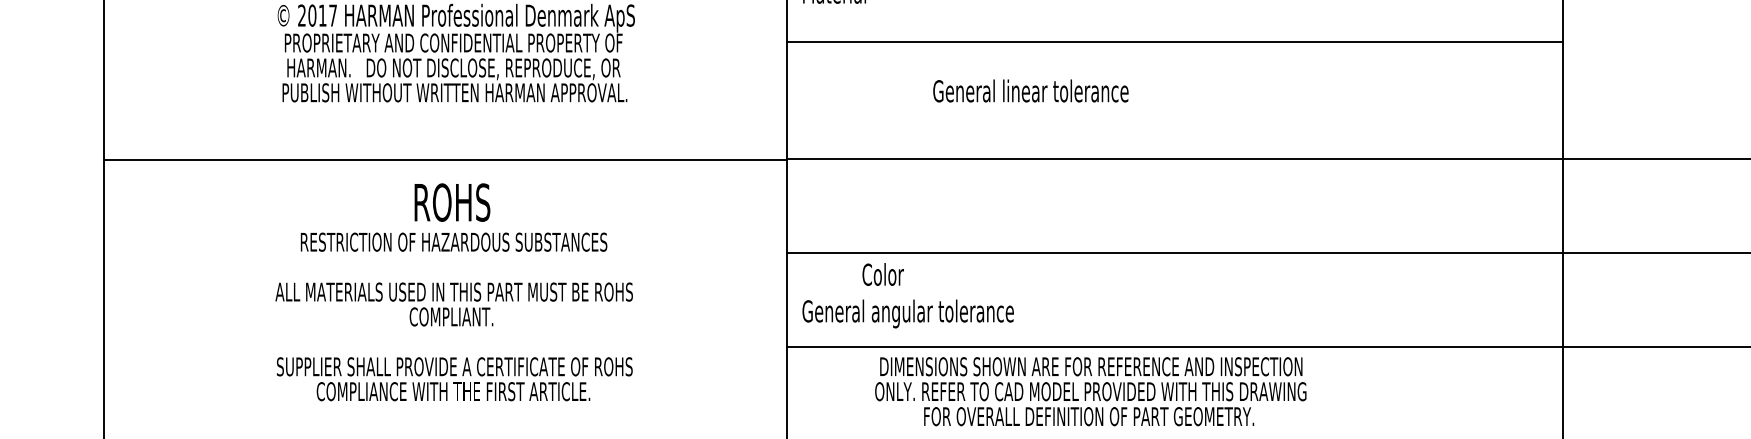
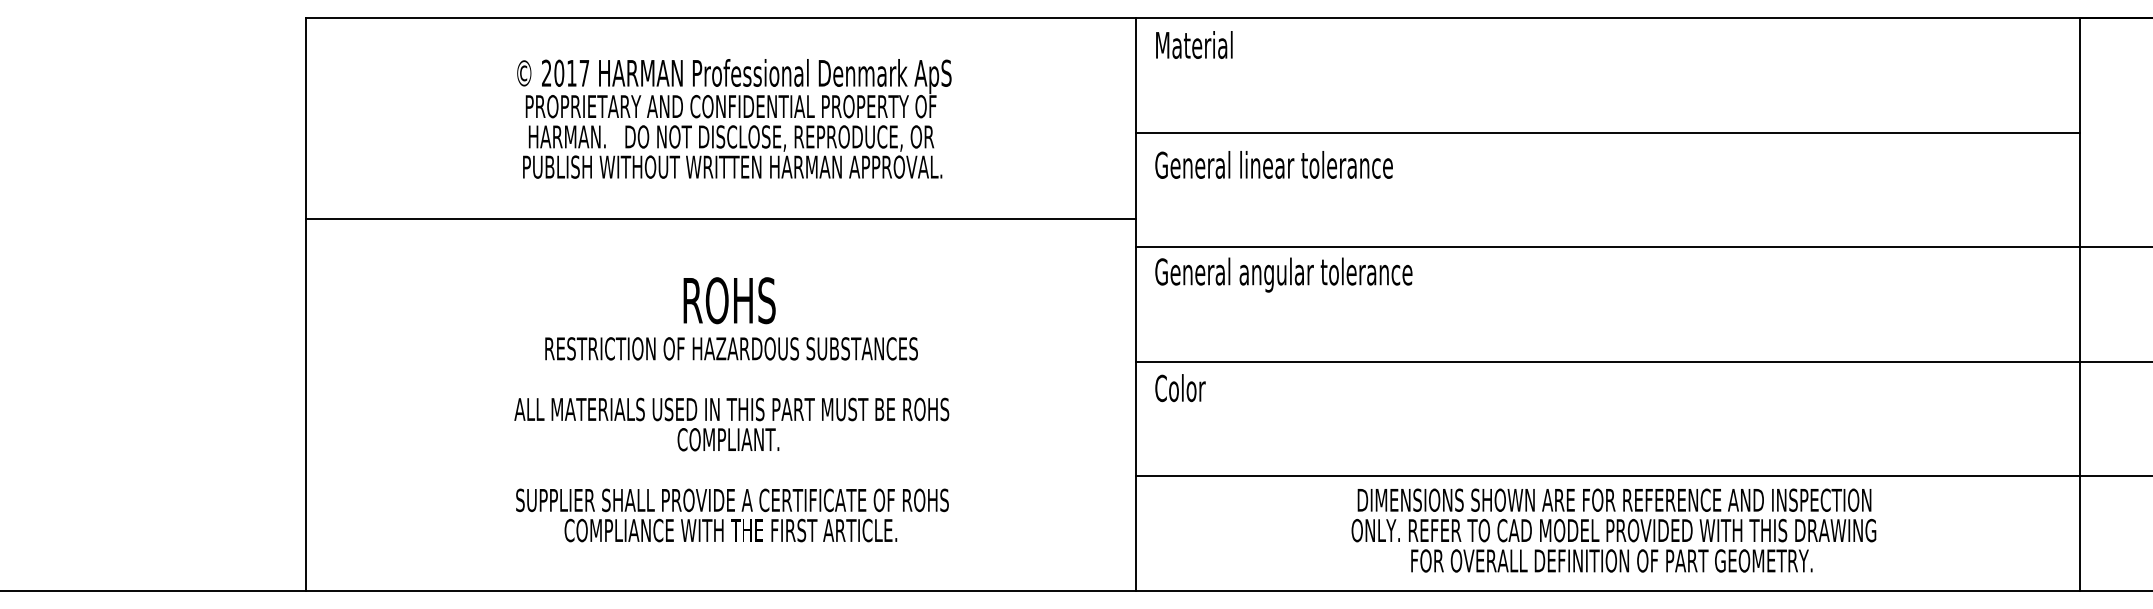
line: (1174, 42) -> (1607, 132), moved
text: (1030, 90) -> (1273, 164), moved
line: (444, 159) -> (720, 218), moved
text: (883, 274) -> (1180, 388), moved
text: (907, 313) -> (1283, 274), moved
text: (1090, 391) -> (1613, 530), moved

